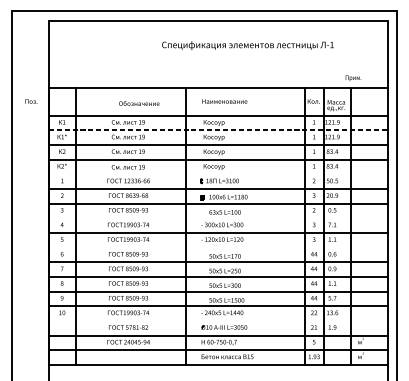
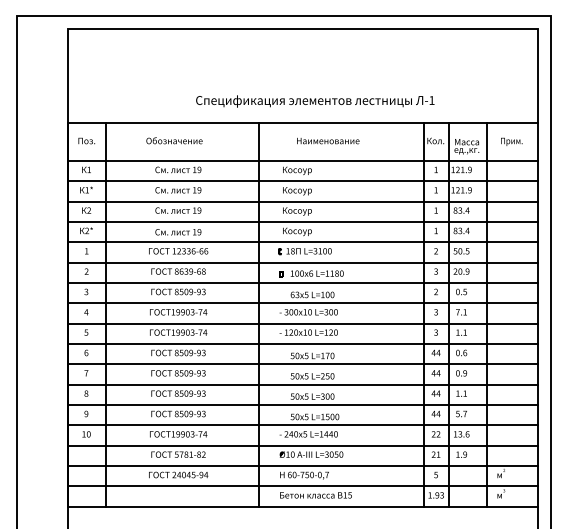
text: (248, 45) -> (315, 101), moved
text: (353, 78) -> (511, 141), moved
text: (31, 101) -> (86, 140), moved
text: (225, 101) -> (328, 140), moved
text: (139, 103) -> (174, 140), moved
line: (218, 130) -> (303, 181), dashed -> solid
line: (217, 174) -> (302, 242), added
line: (217, 218) -> (302, 303), added
line: (217, 247) -> (302, 343), added
line: (217, 320) -> (302, 445), added

